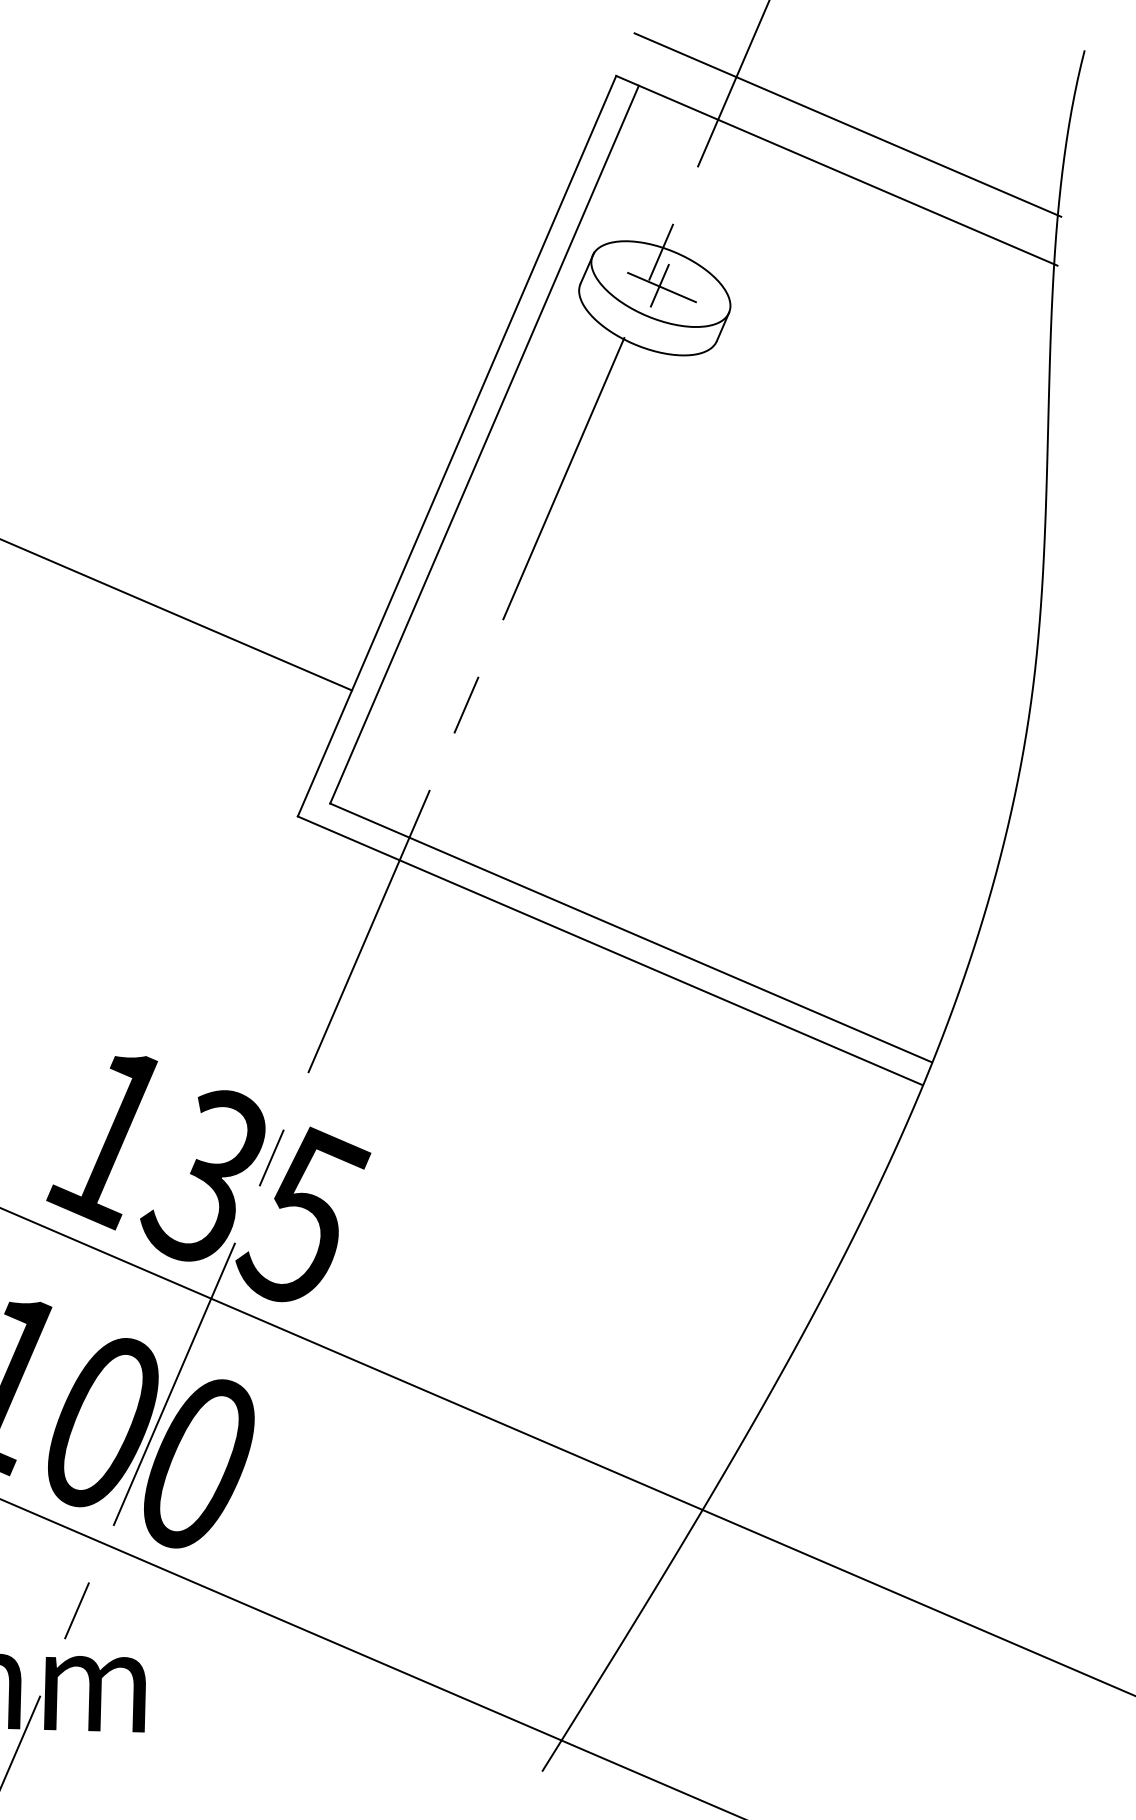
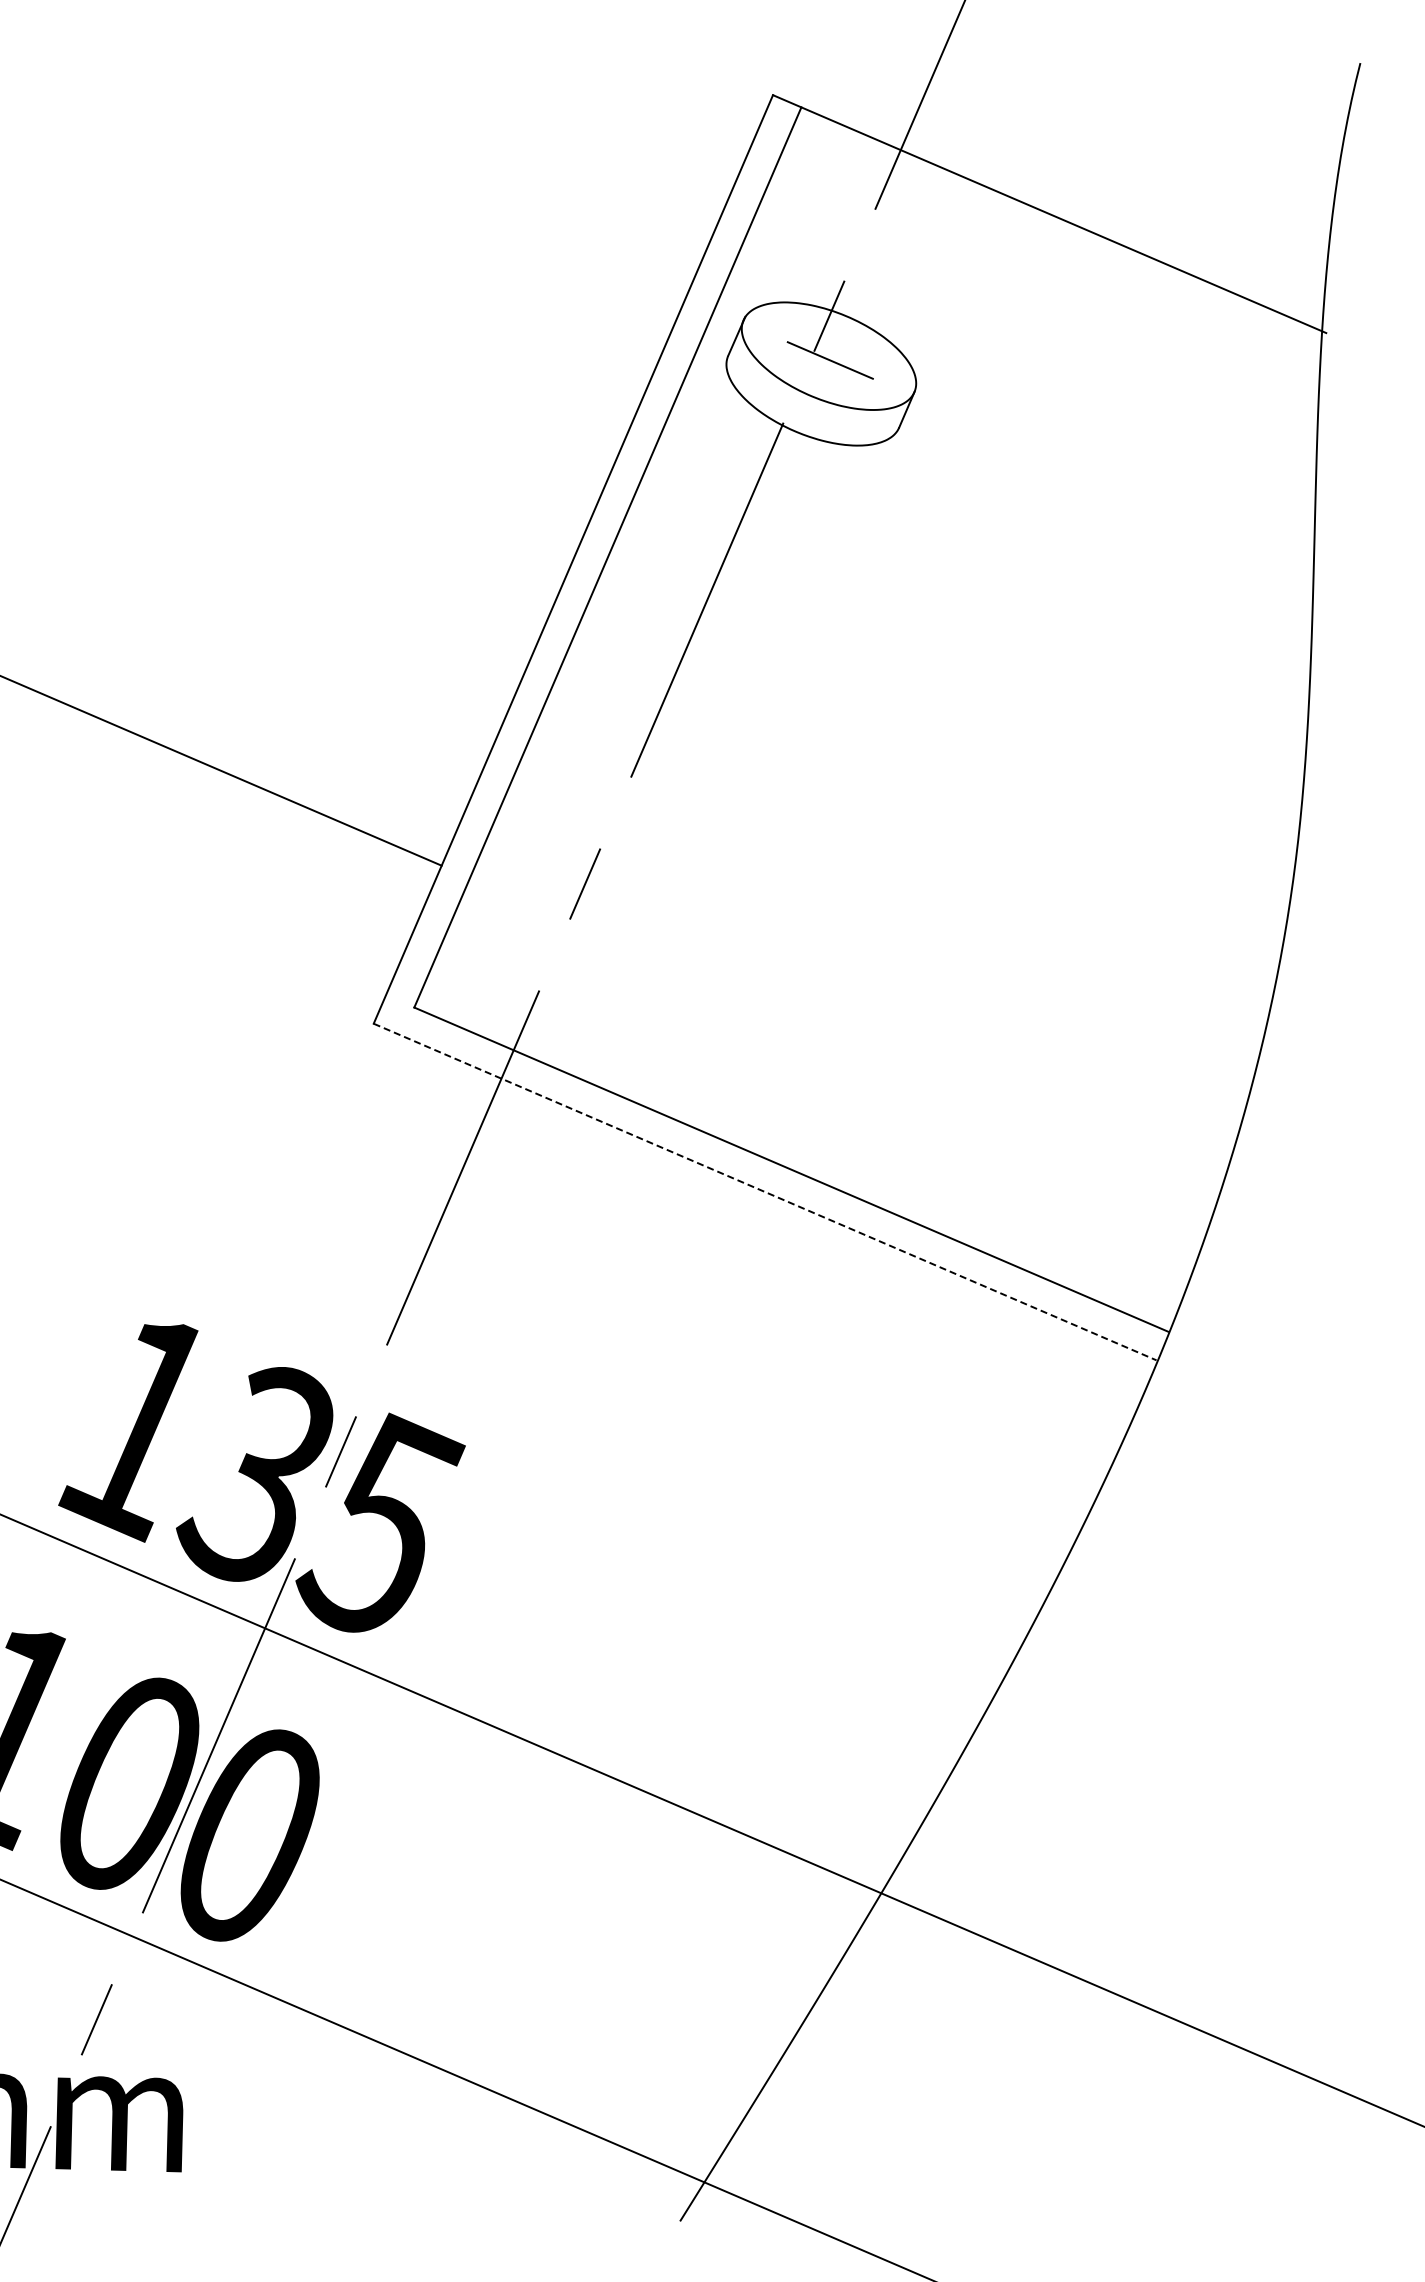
line: (847, 124) -> (1063, 156), removed
line: (659, 285) -> (827, 358), removed
line: (610, 951) -> (765, 1192), solid -> dashed

